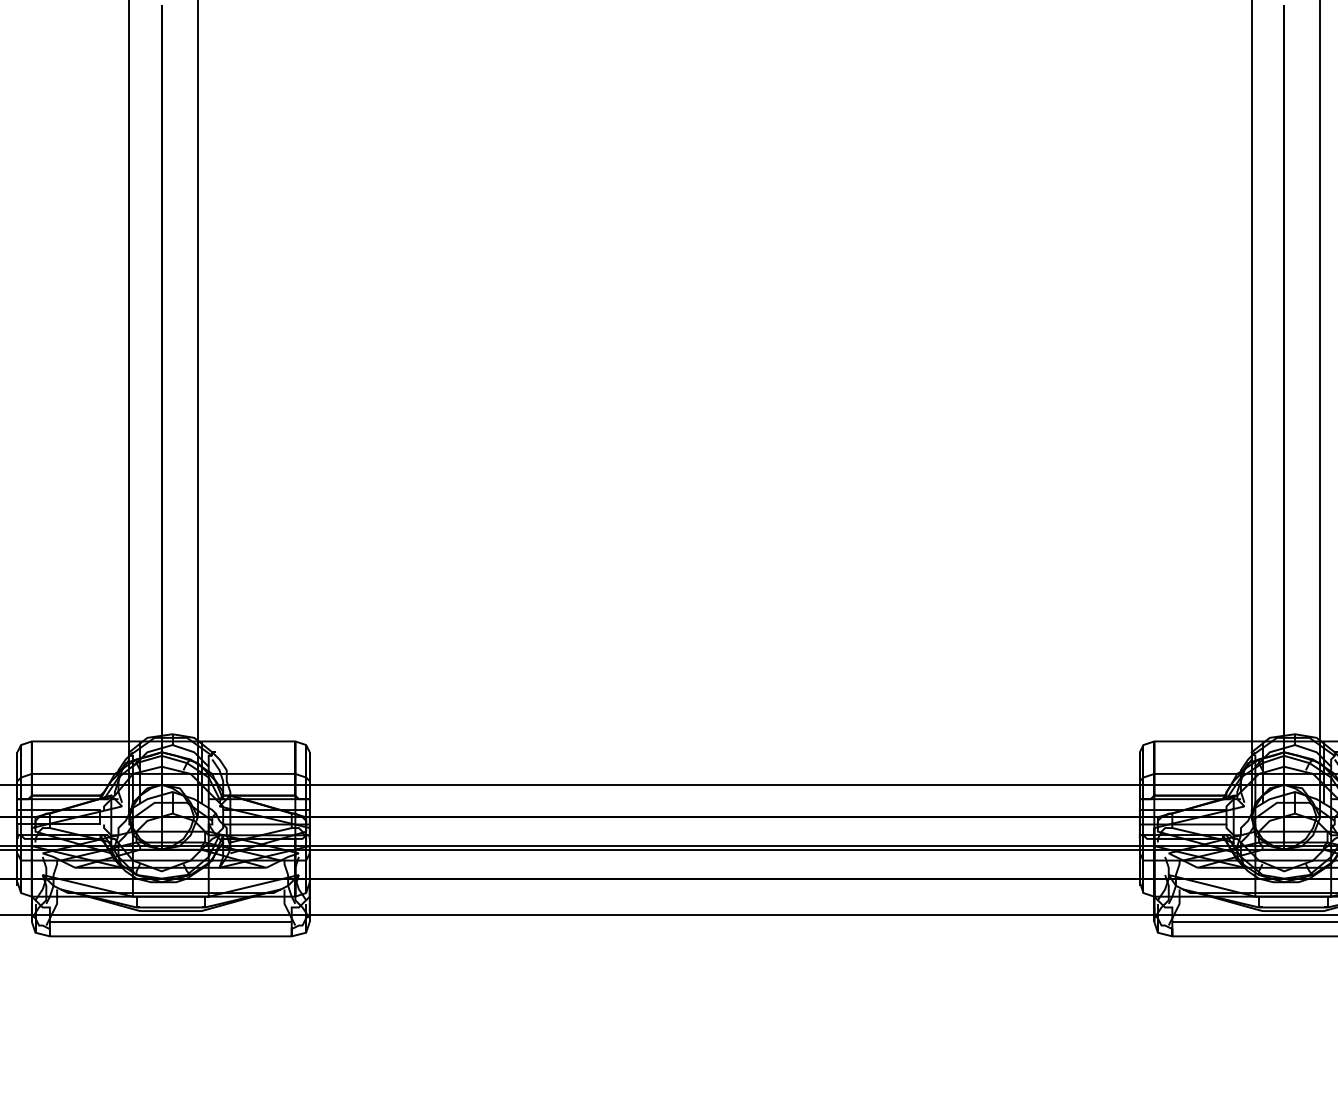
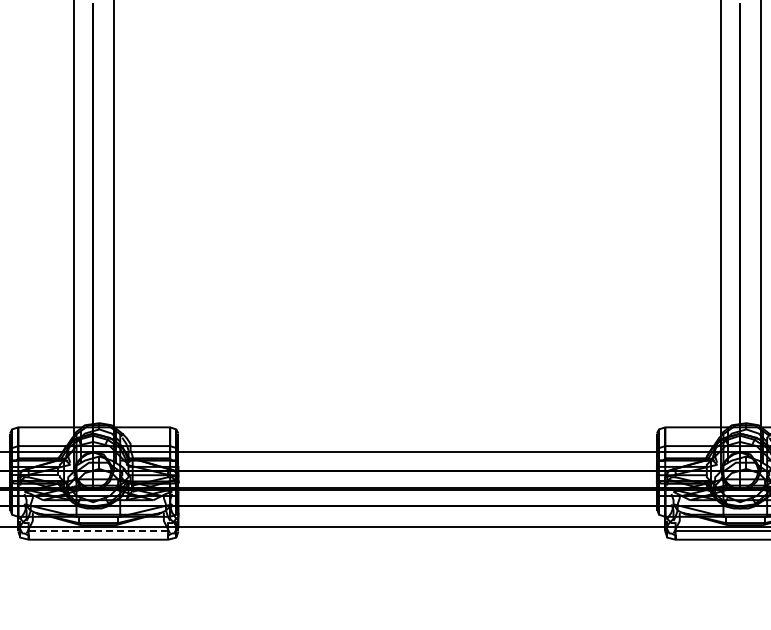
line: (171, 922) -> (98, 531), solid -> dashed

